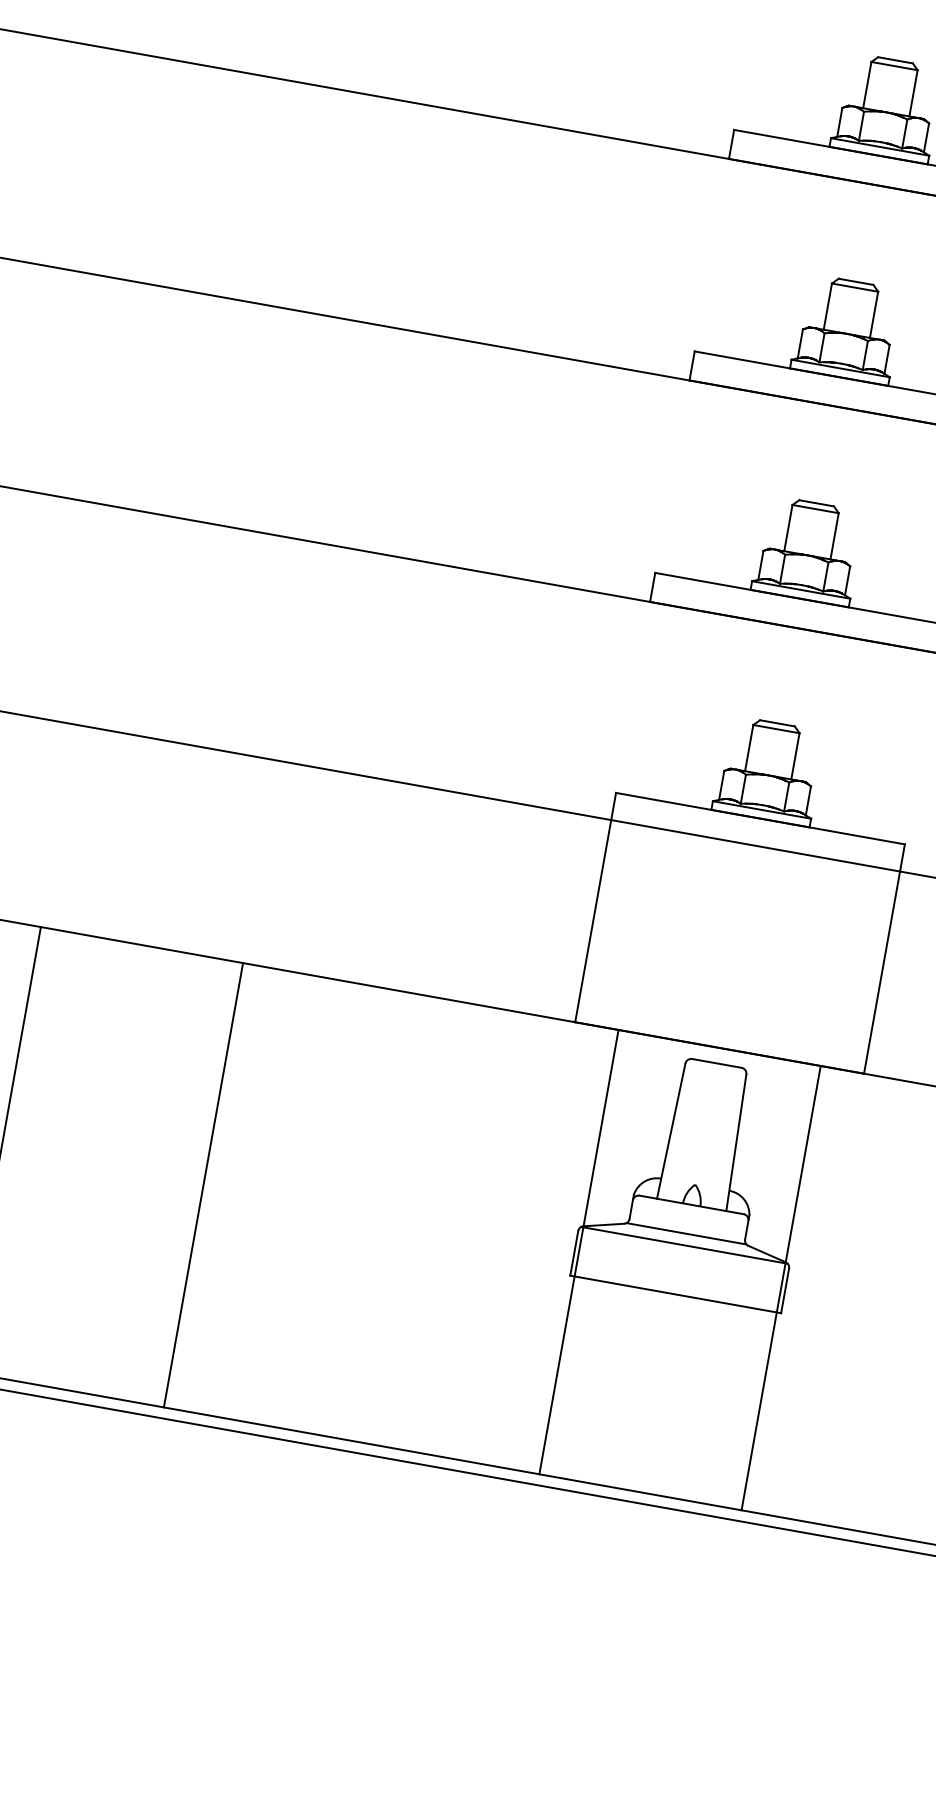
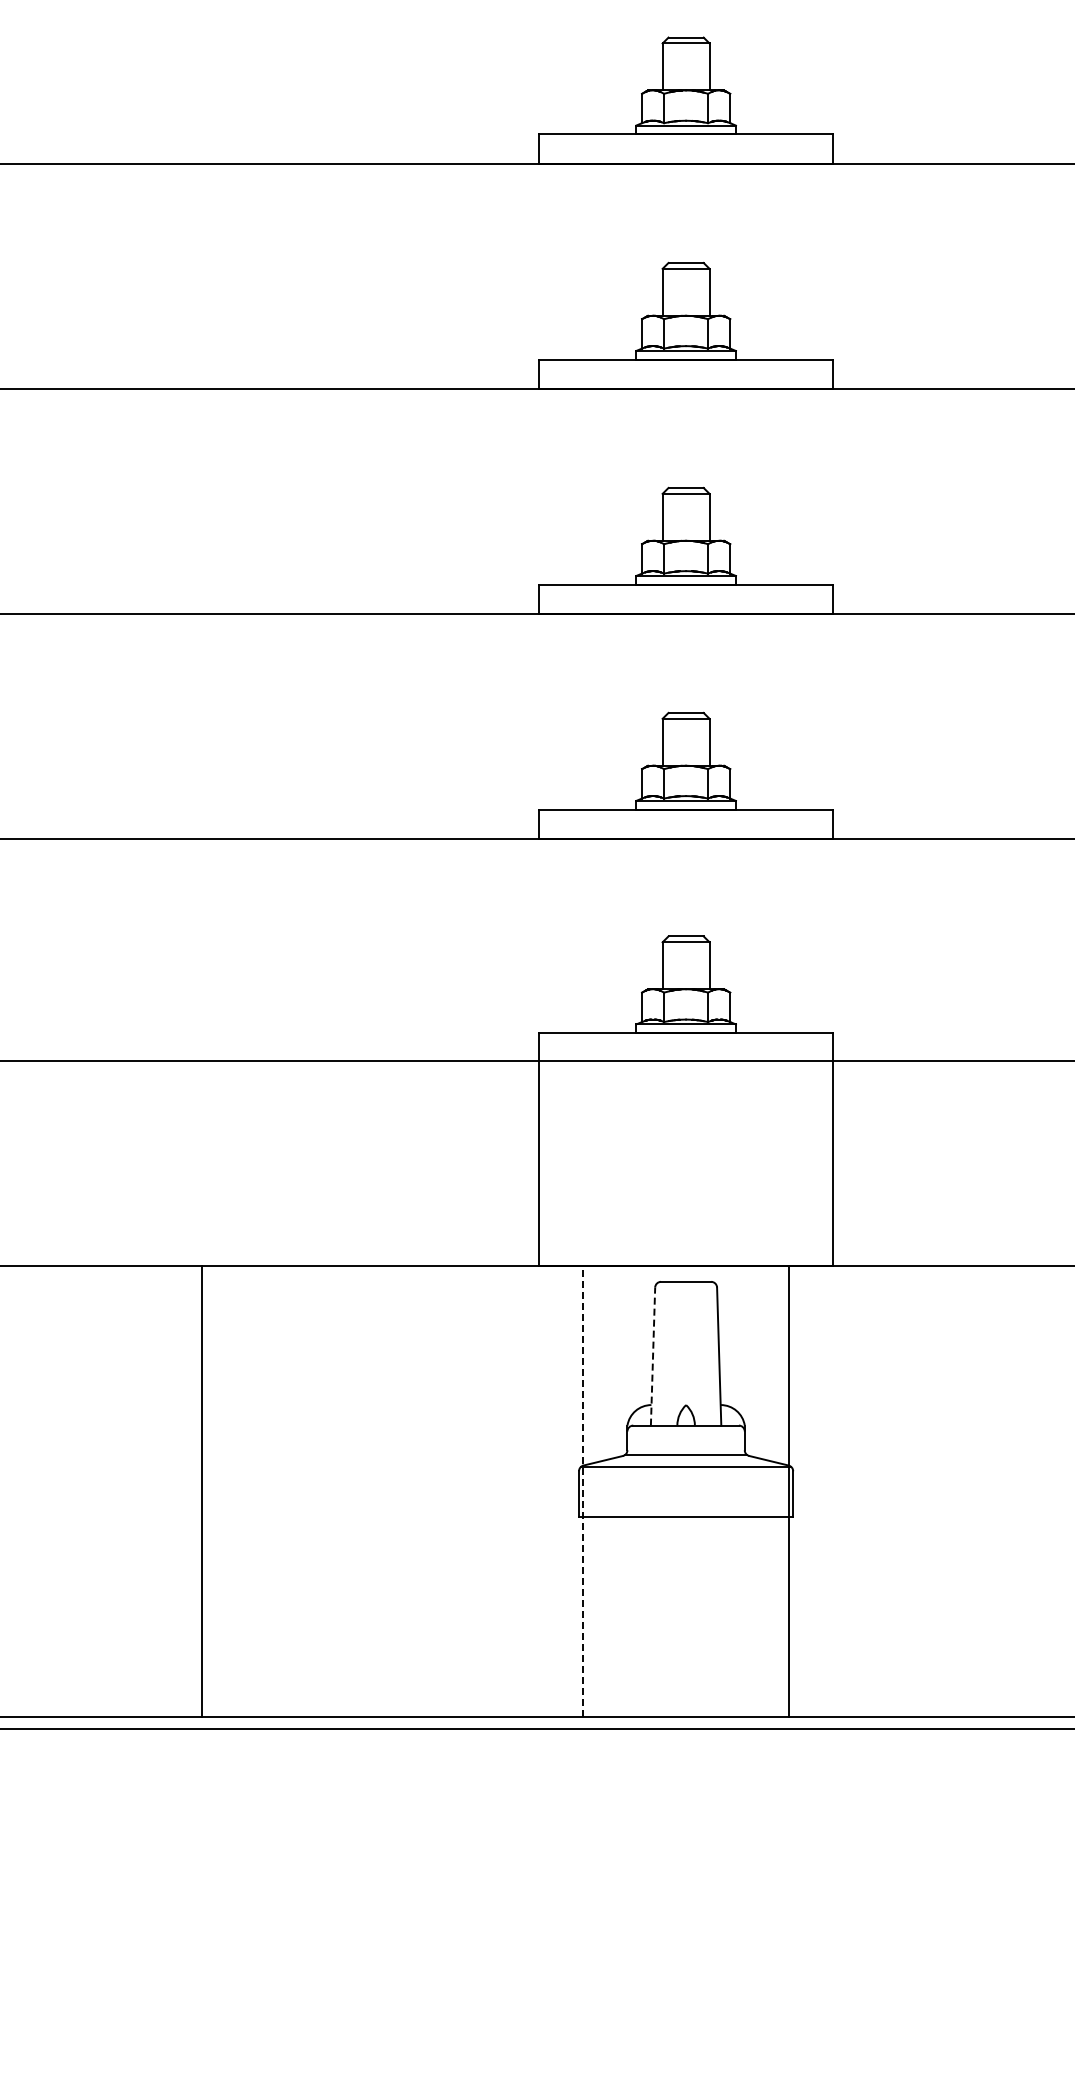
line: (671, 1131) -> (653, 1356), solid -> dashed
line: (579, 1251) -> (583, 1491), solid -> dashed

